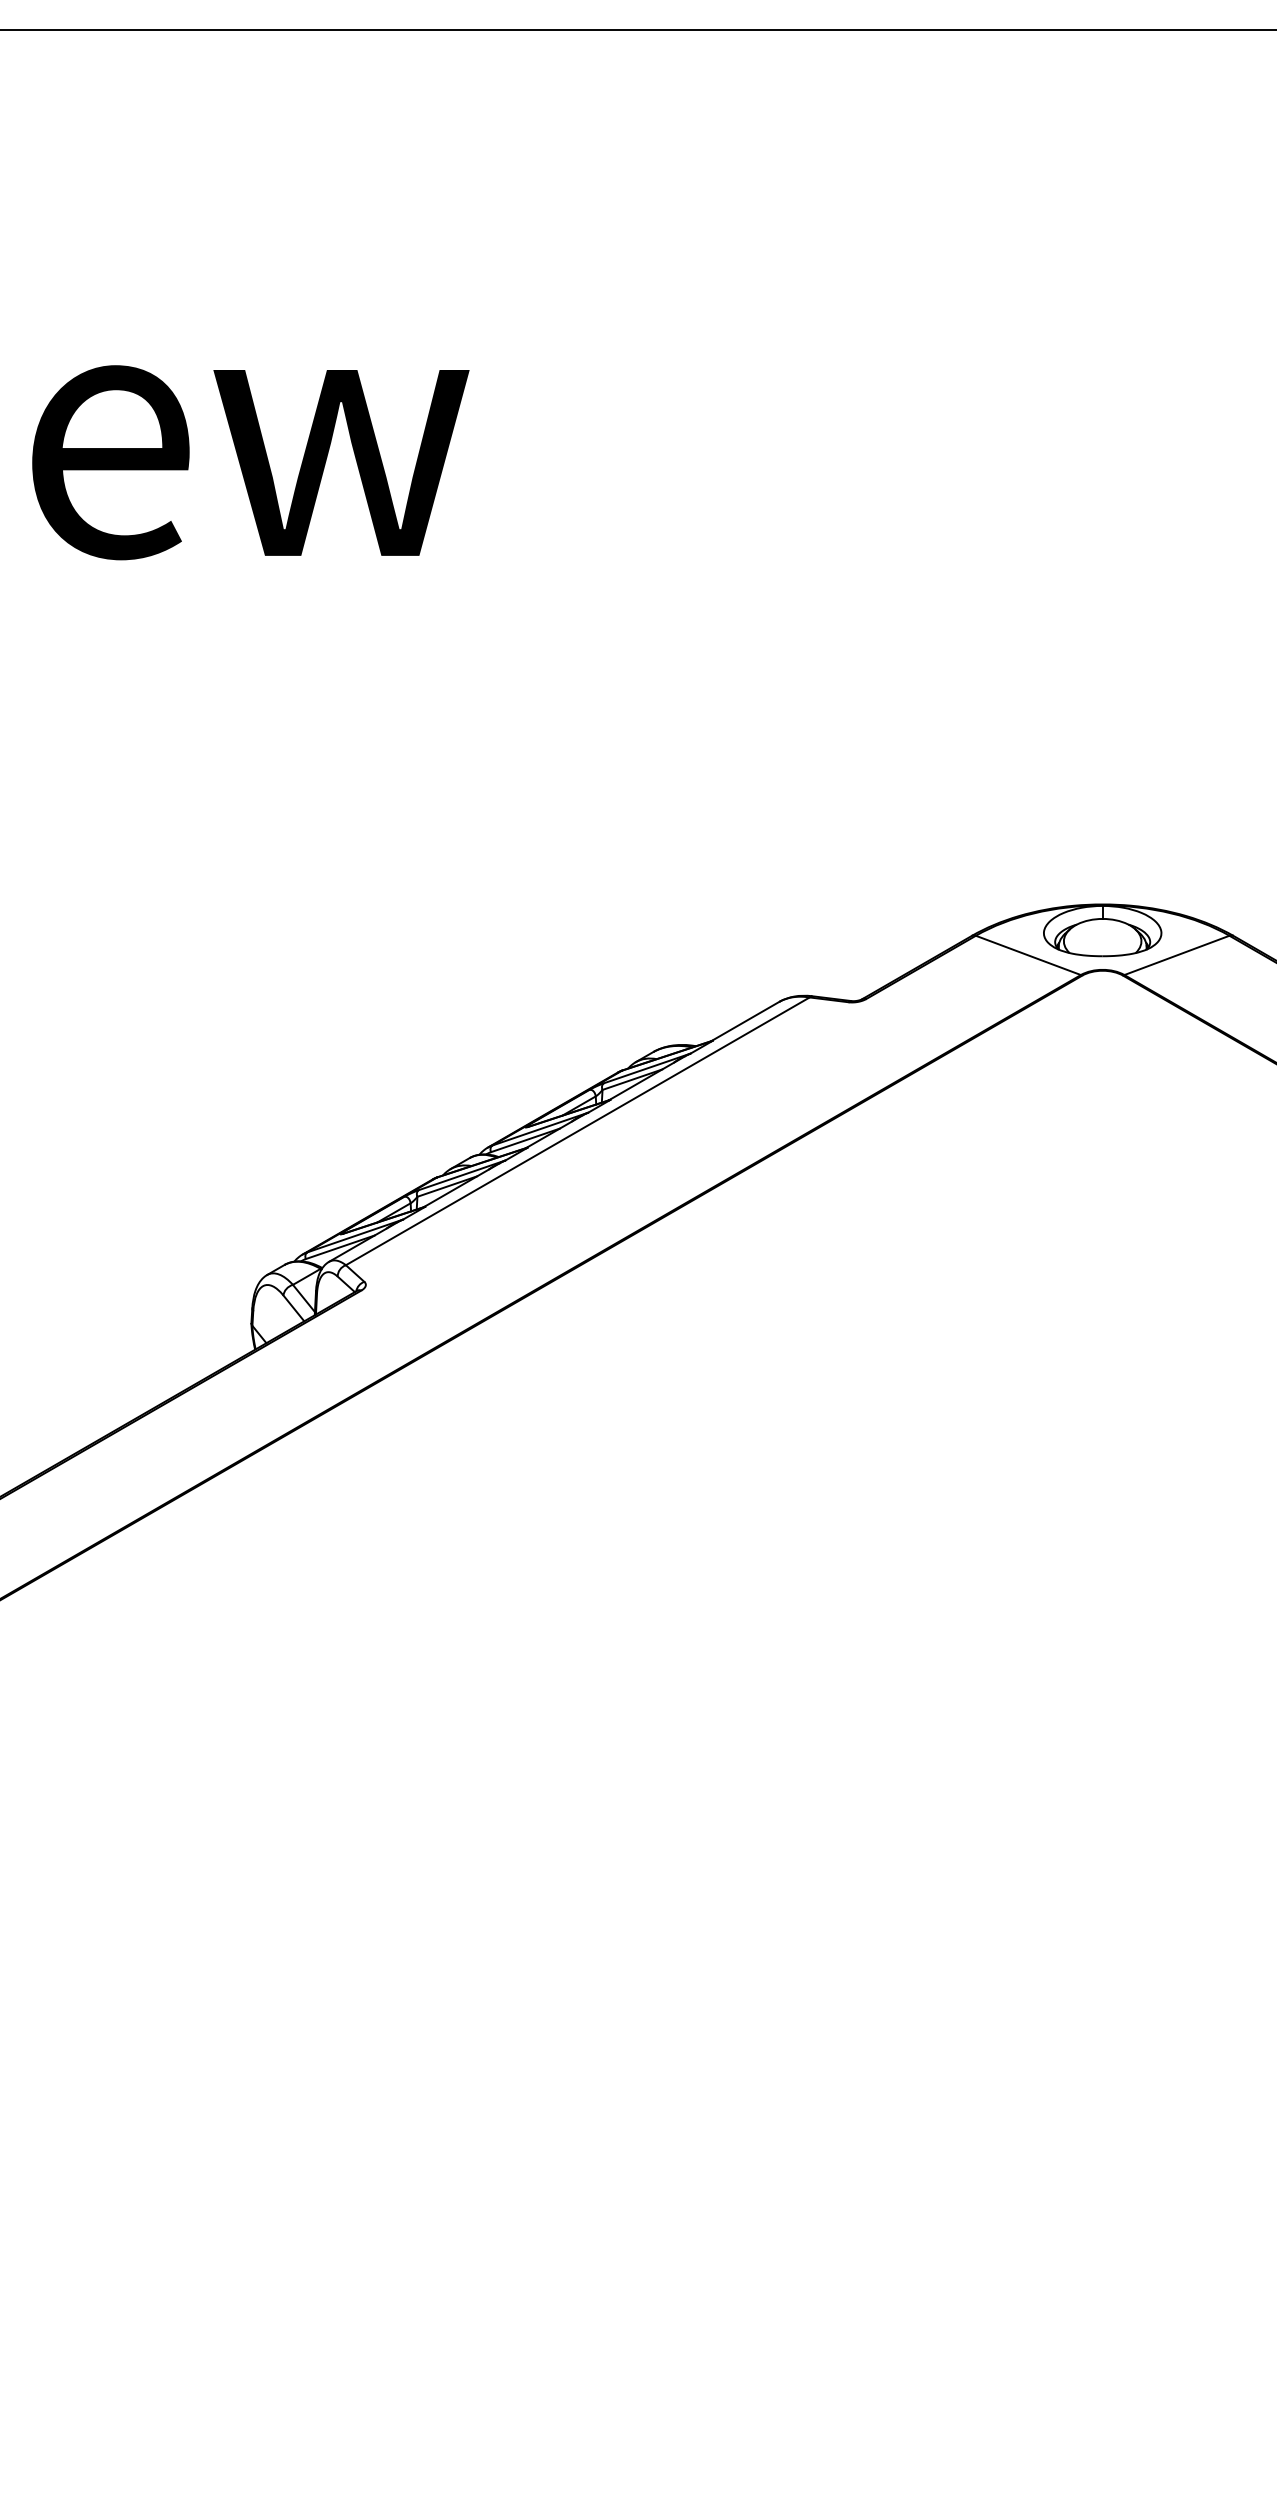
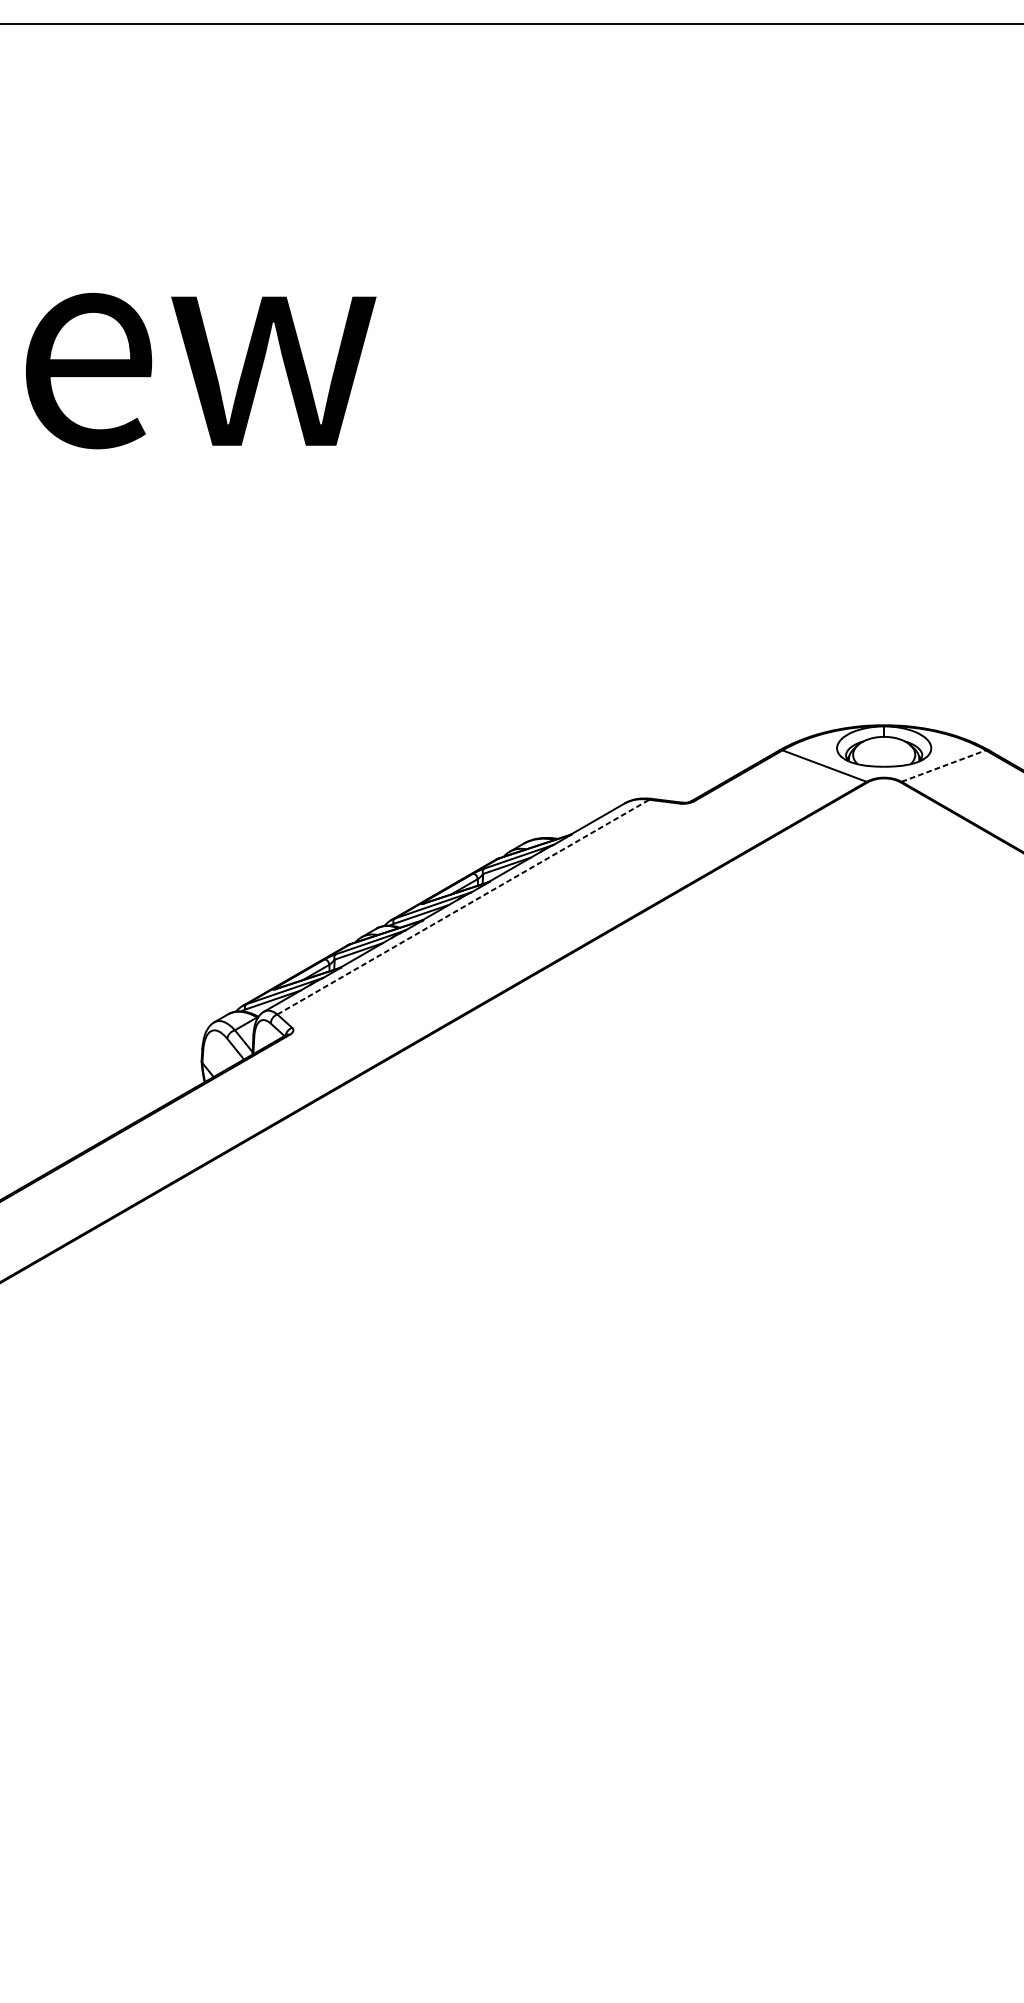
line: (1177, 955) -> (944, 766), solid -> dashed
line: (577, 1131) -> (463, 907), solid -> dashed

